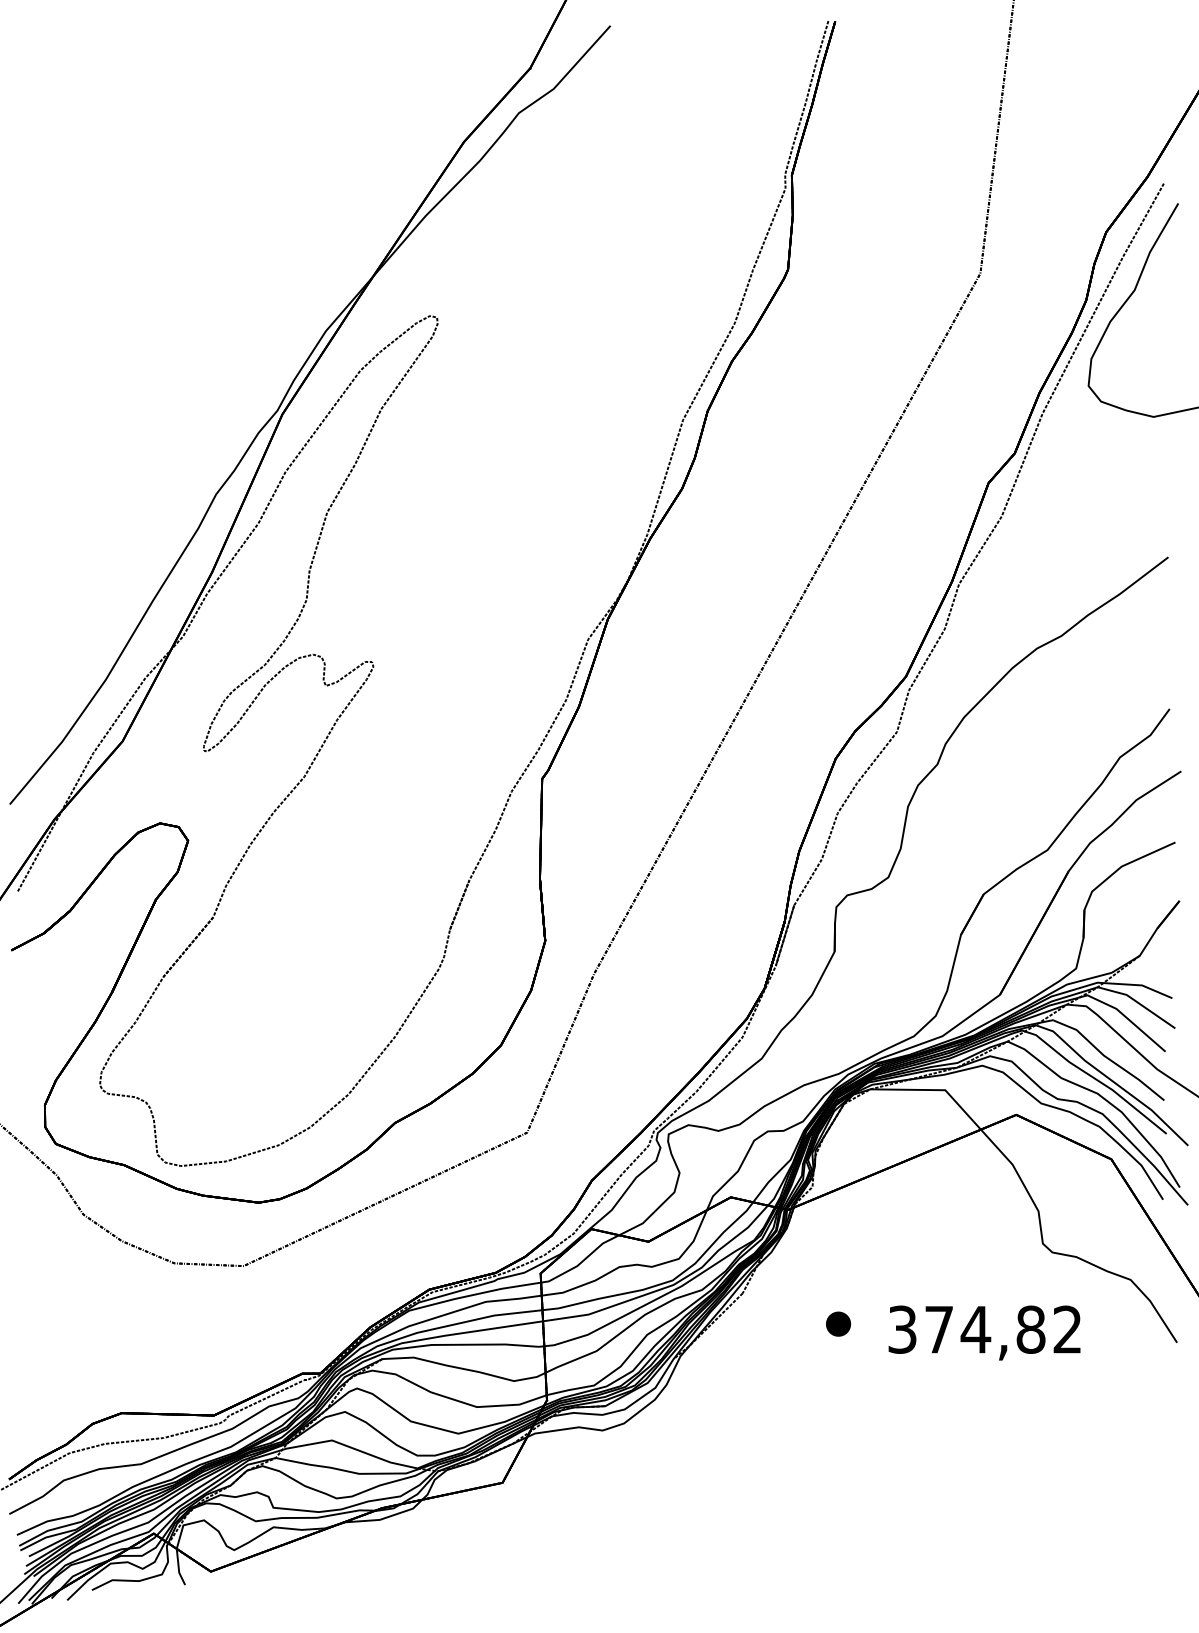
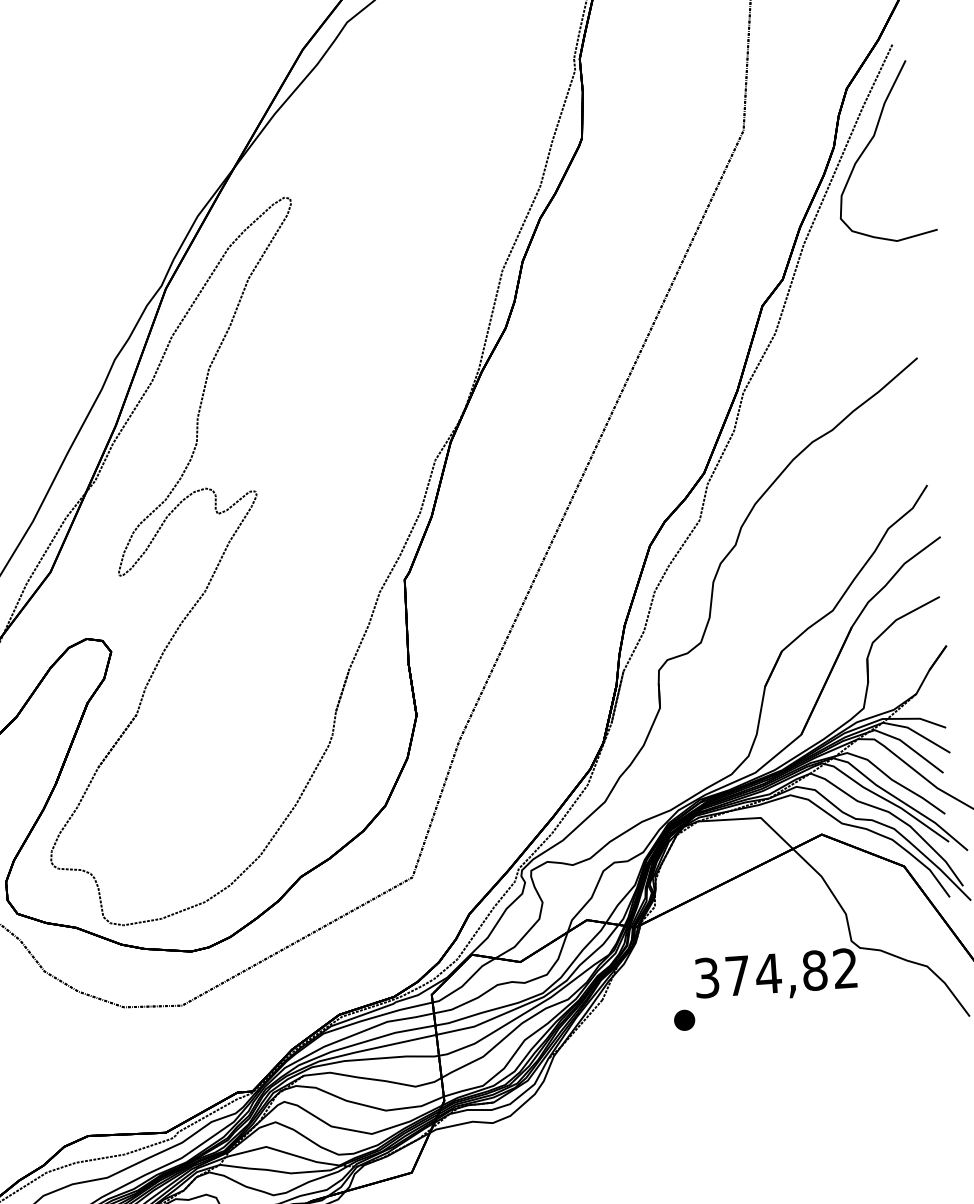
text: (984, 1332) -> (775, 975), moved

